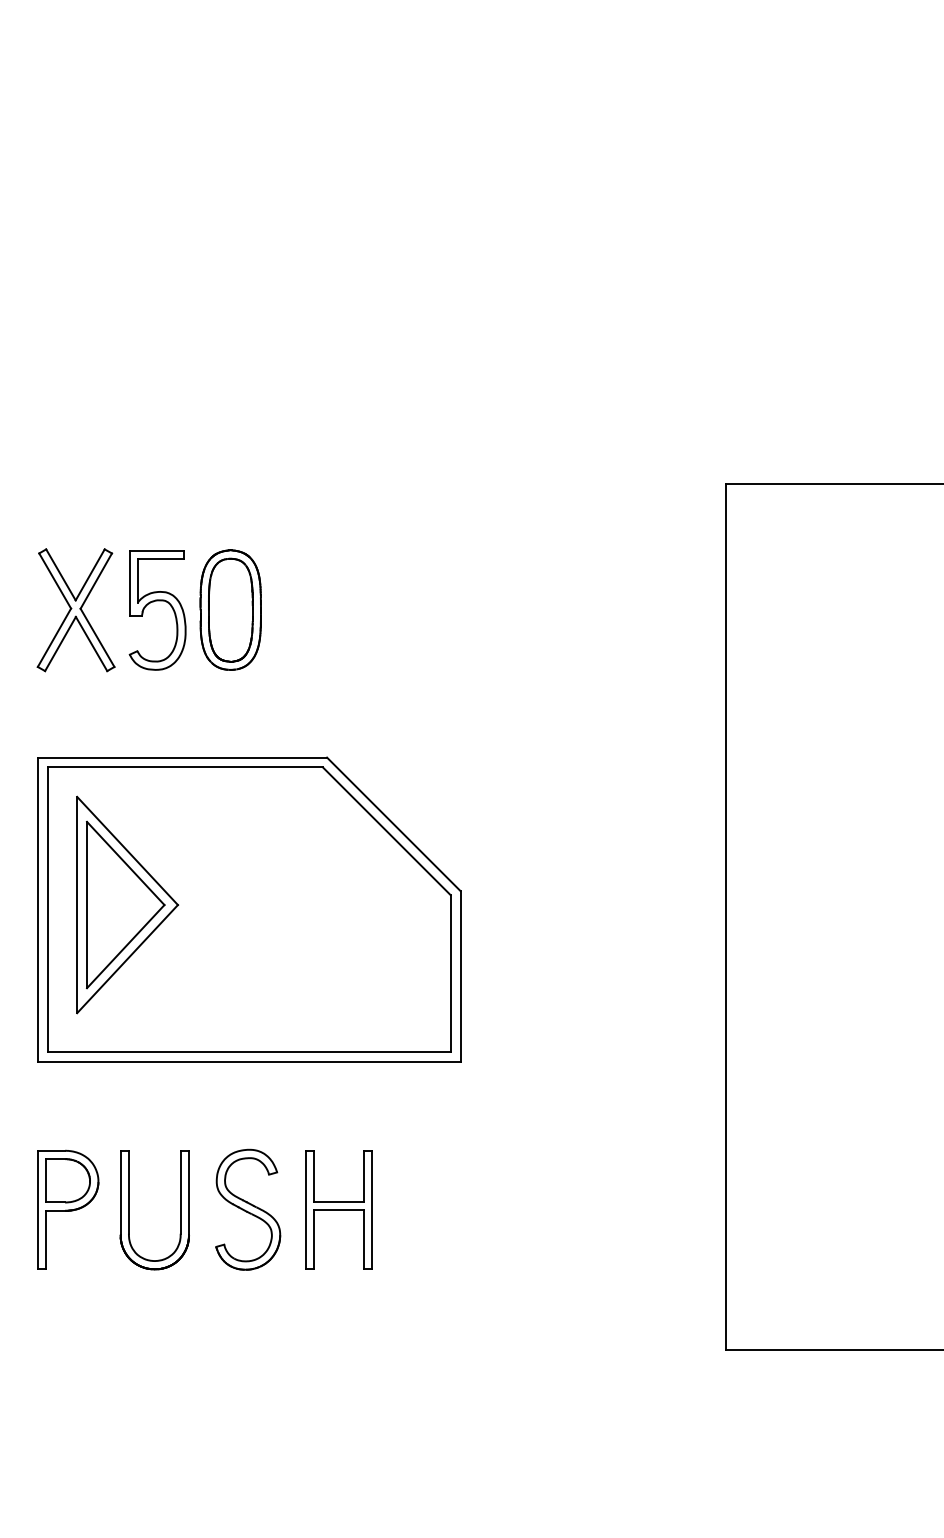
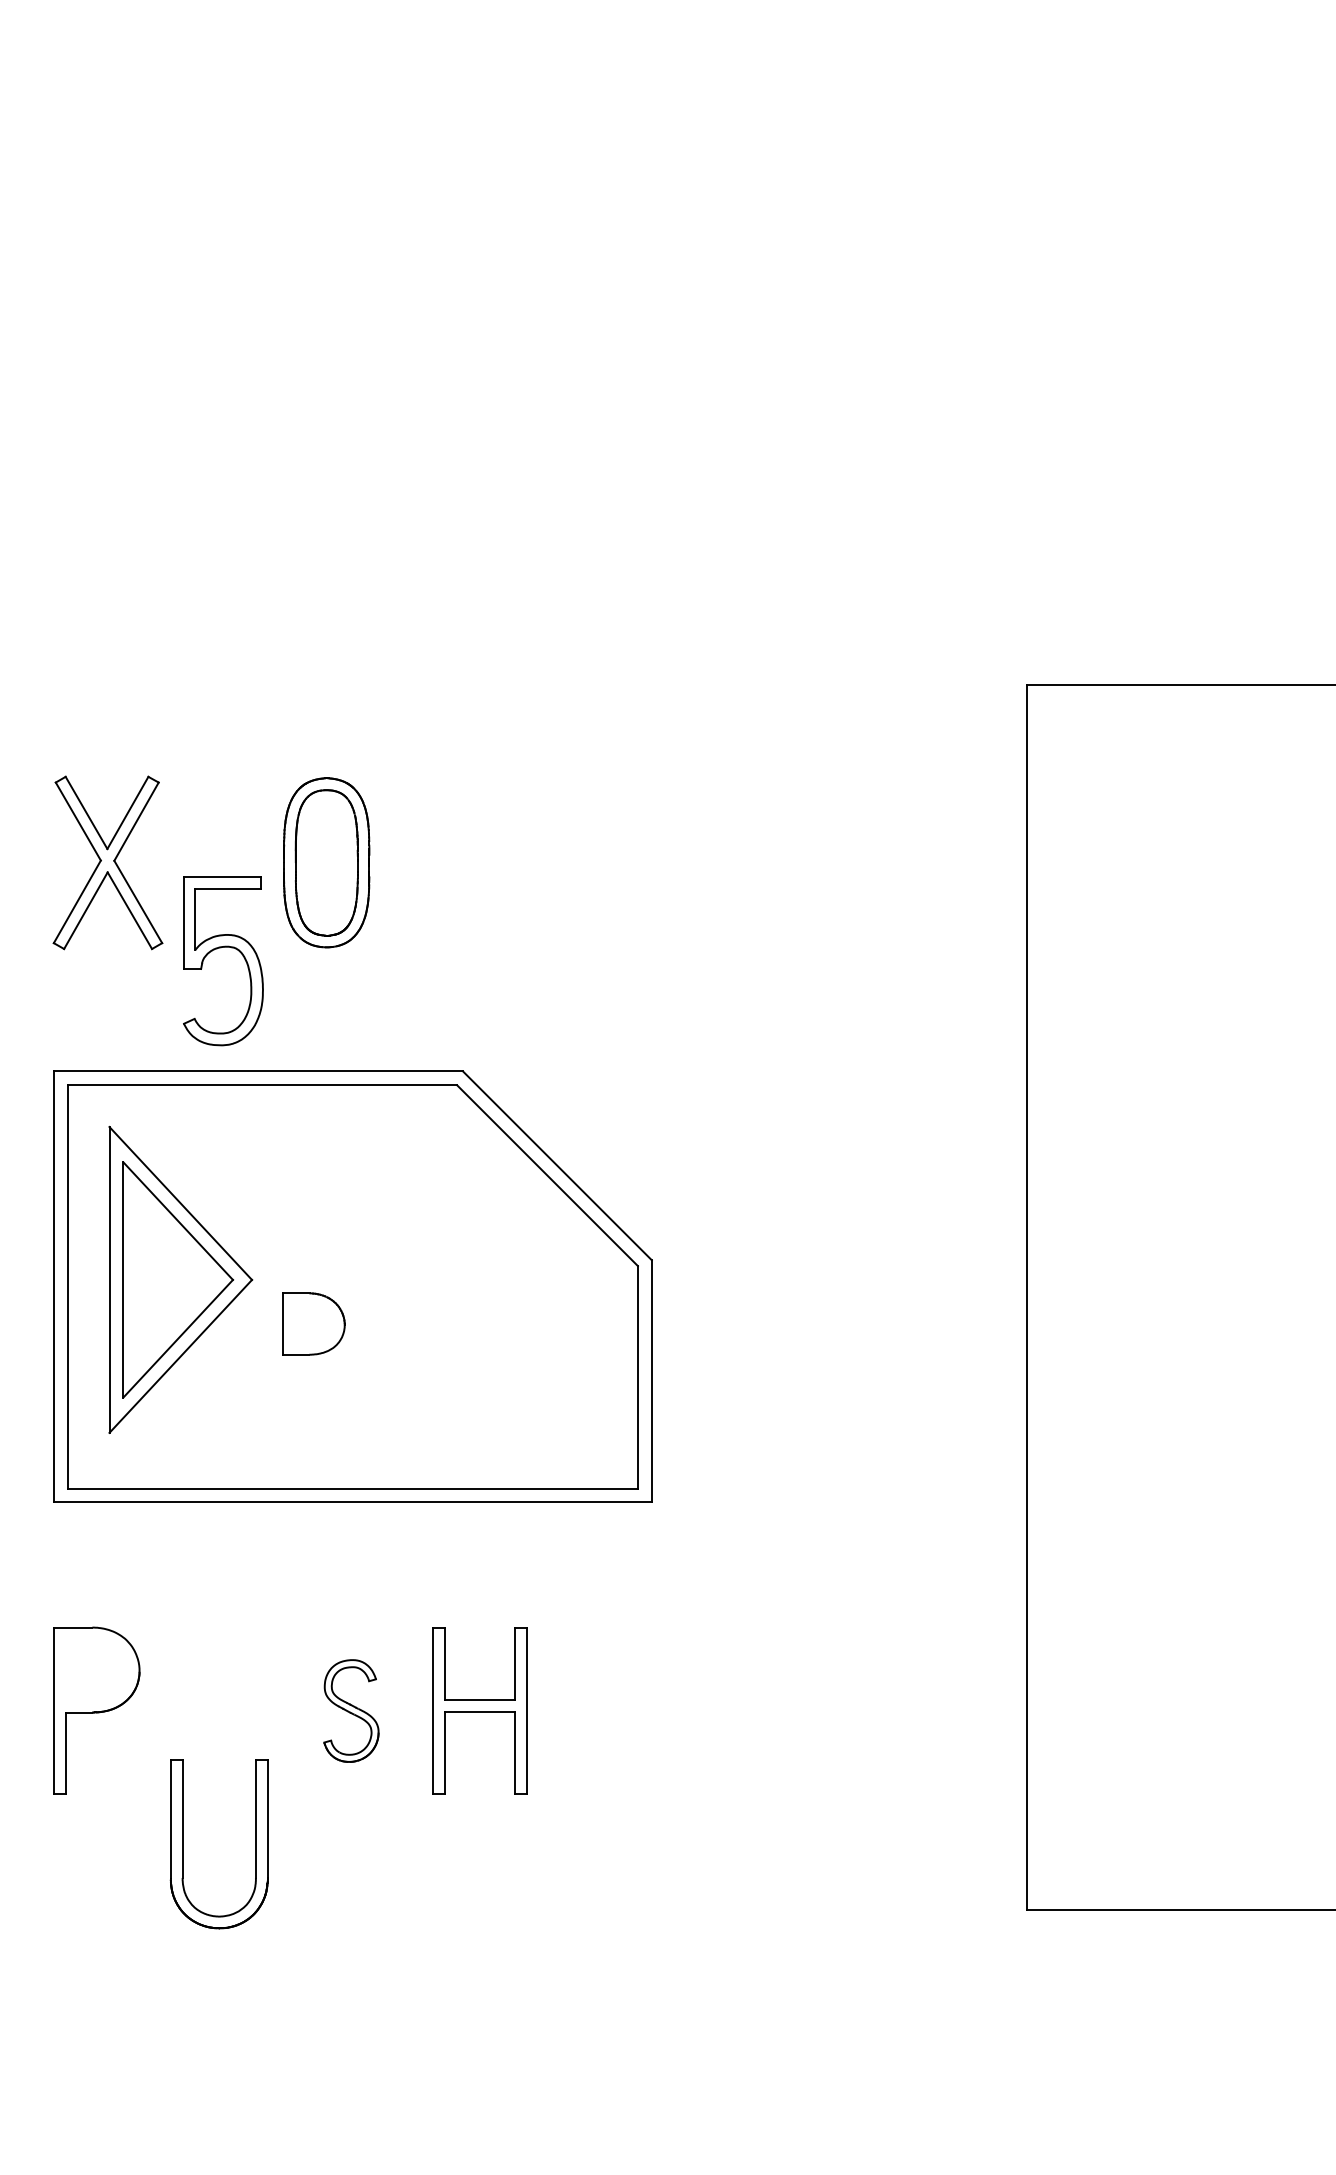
part: (156, 601) -> (221, 948), moved
part: (68, 1180) -> (313, 1323), moved
part: (248, 1209) -> (351, 1710), size x0.6
part: (129, 1210) -> (183, 1844), moved

